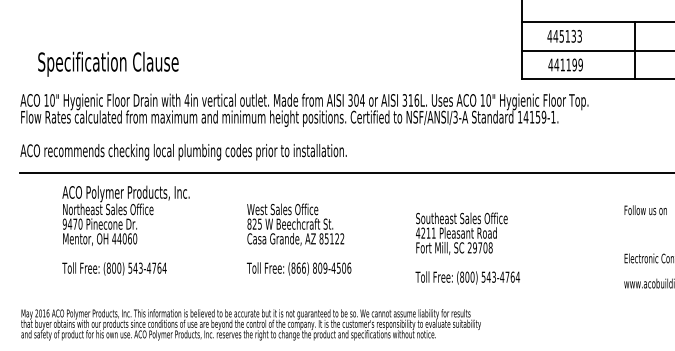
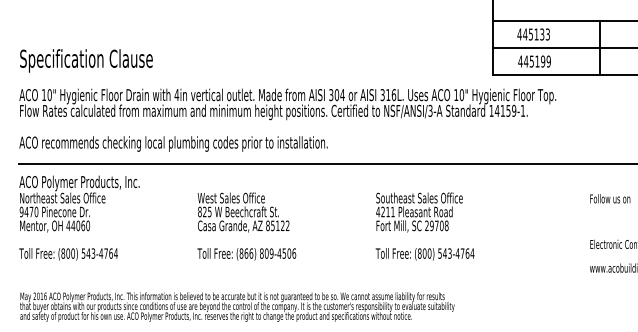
text: (108, 63) -> (86, 60), moved
text: (562, 64) -> (531, 61), 441199 -> 445199
text: (125, 230) -> (78, 217), moved
text: (298, 239) -> (246, 226), moved
text: (467, 248) -> (424, 226), moved

